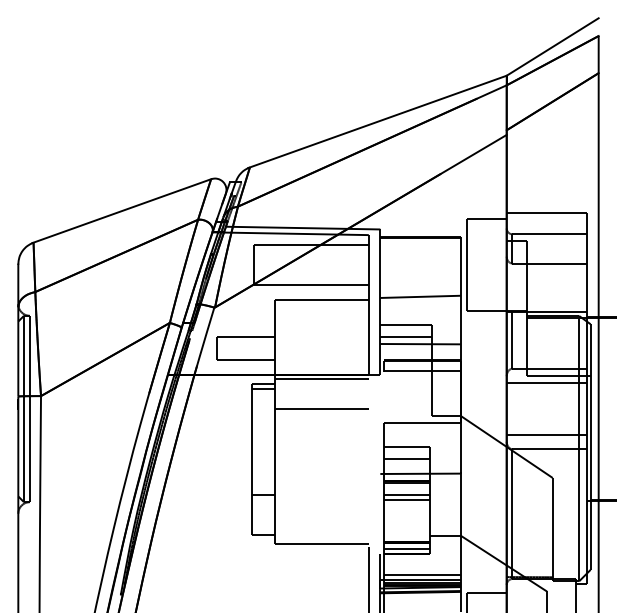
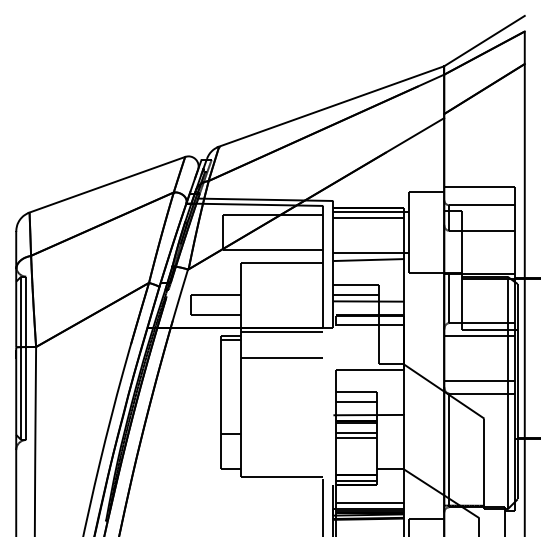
line: (422, 241) -> (370, 211), added
line: (420, 248) -> (368, 217), added
line: (422, 289) -> (370, 253), added

